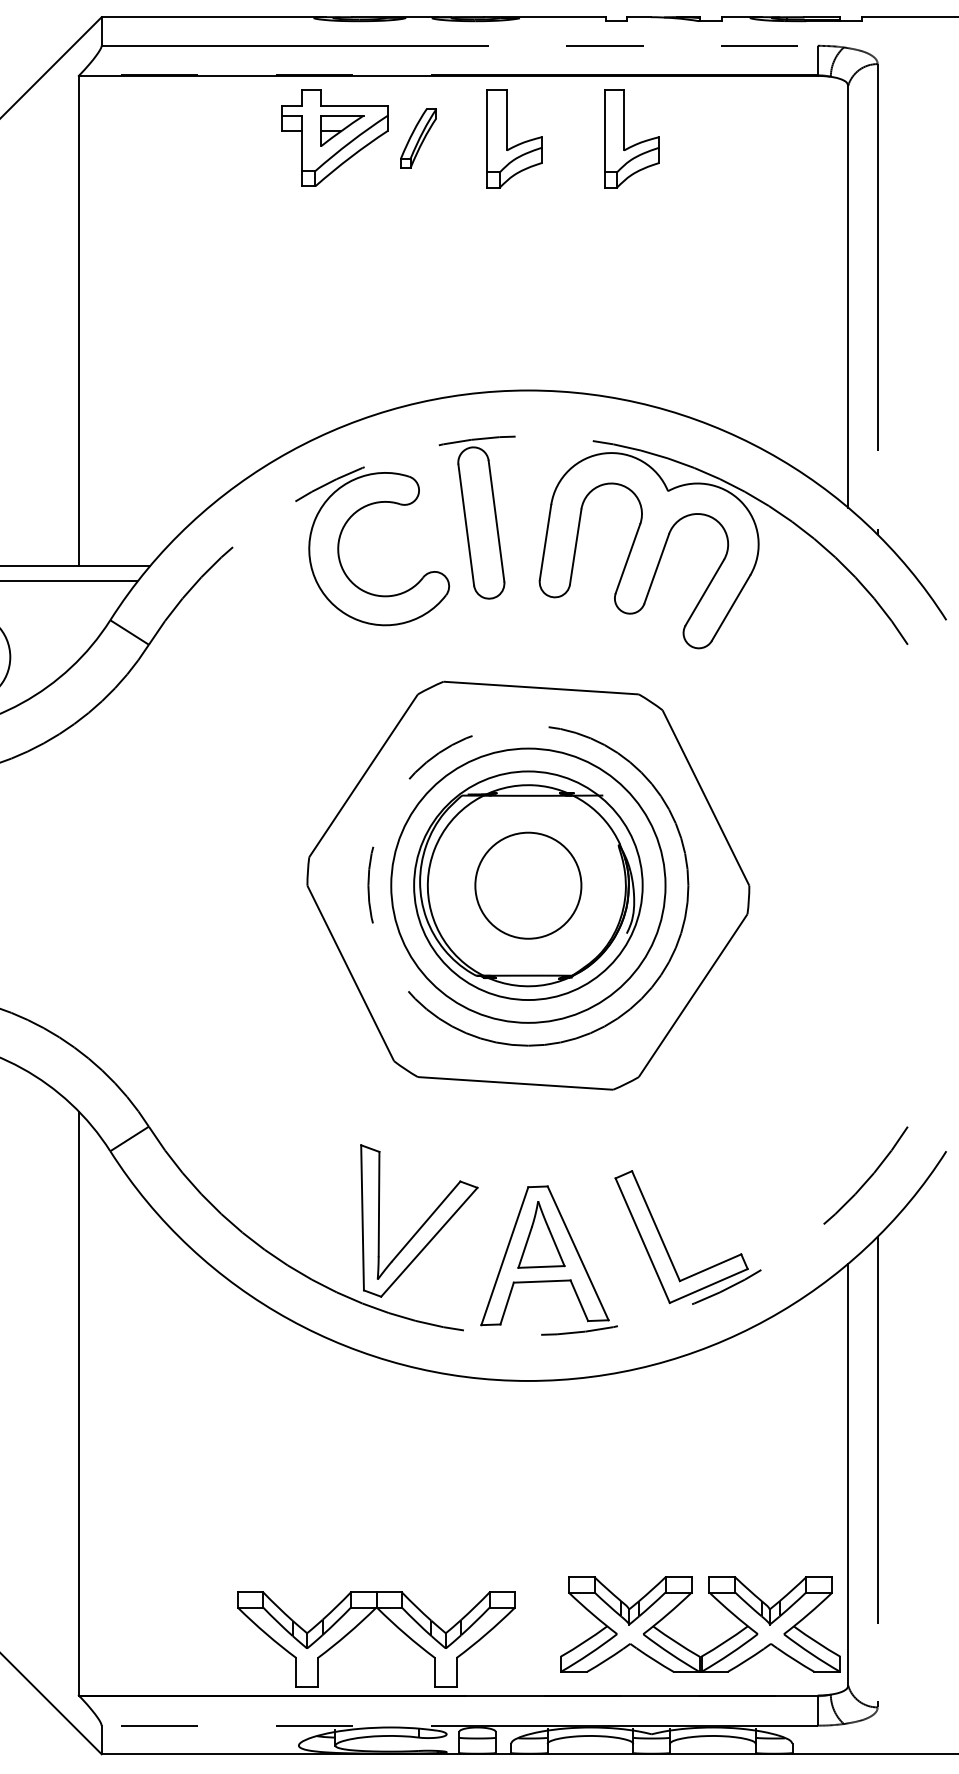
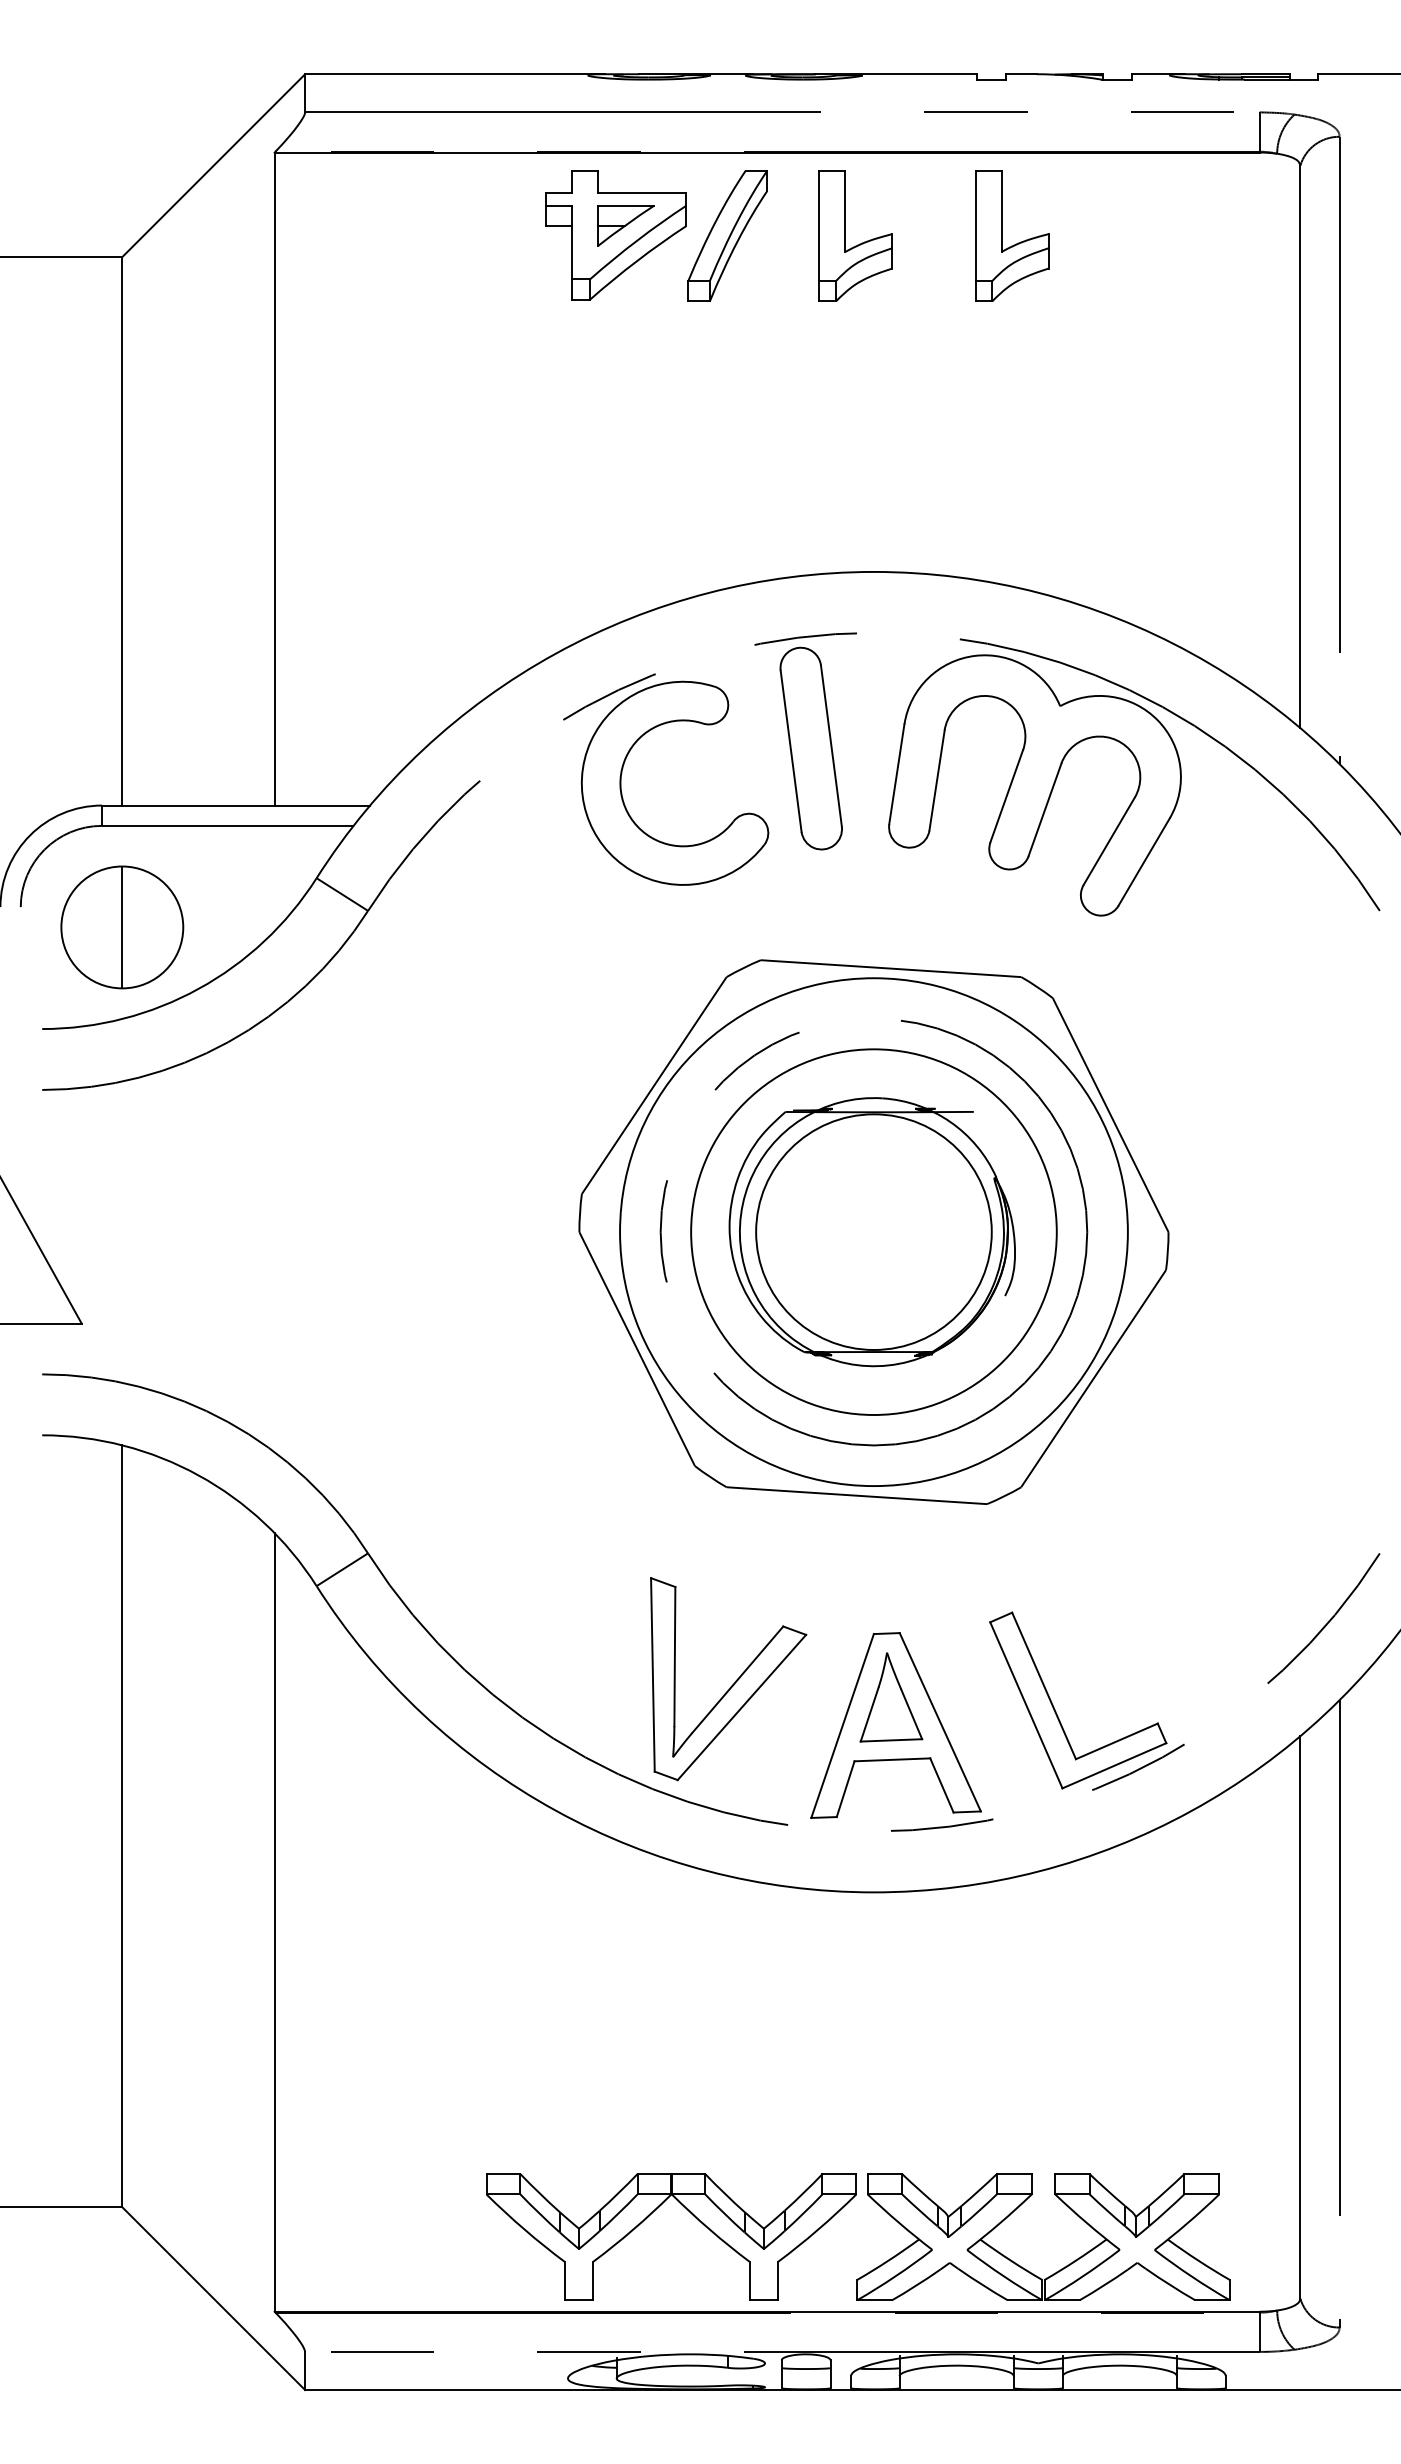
part: (418, 138) -> (727, 235), size x1.67
circle: (528, 885) -> (873, 1231), size x1.67
circle: (528, 885) -> (873, 1232), size x1.67
part: (684, 1646) -> (1022, 2266), moved

